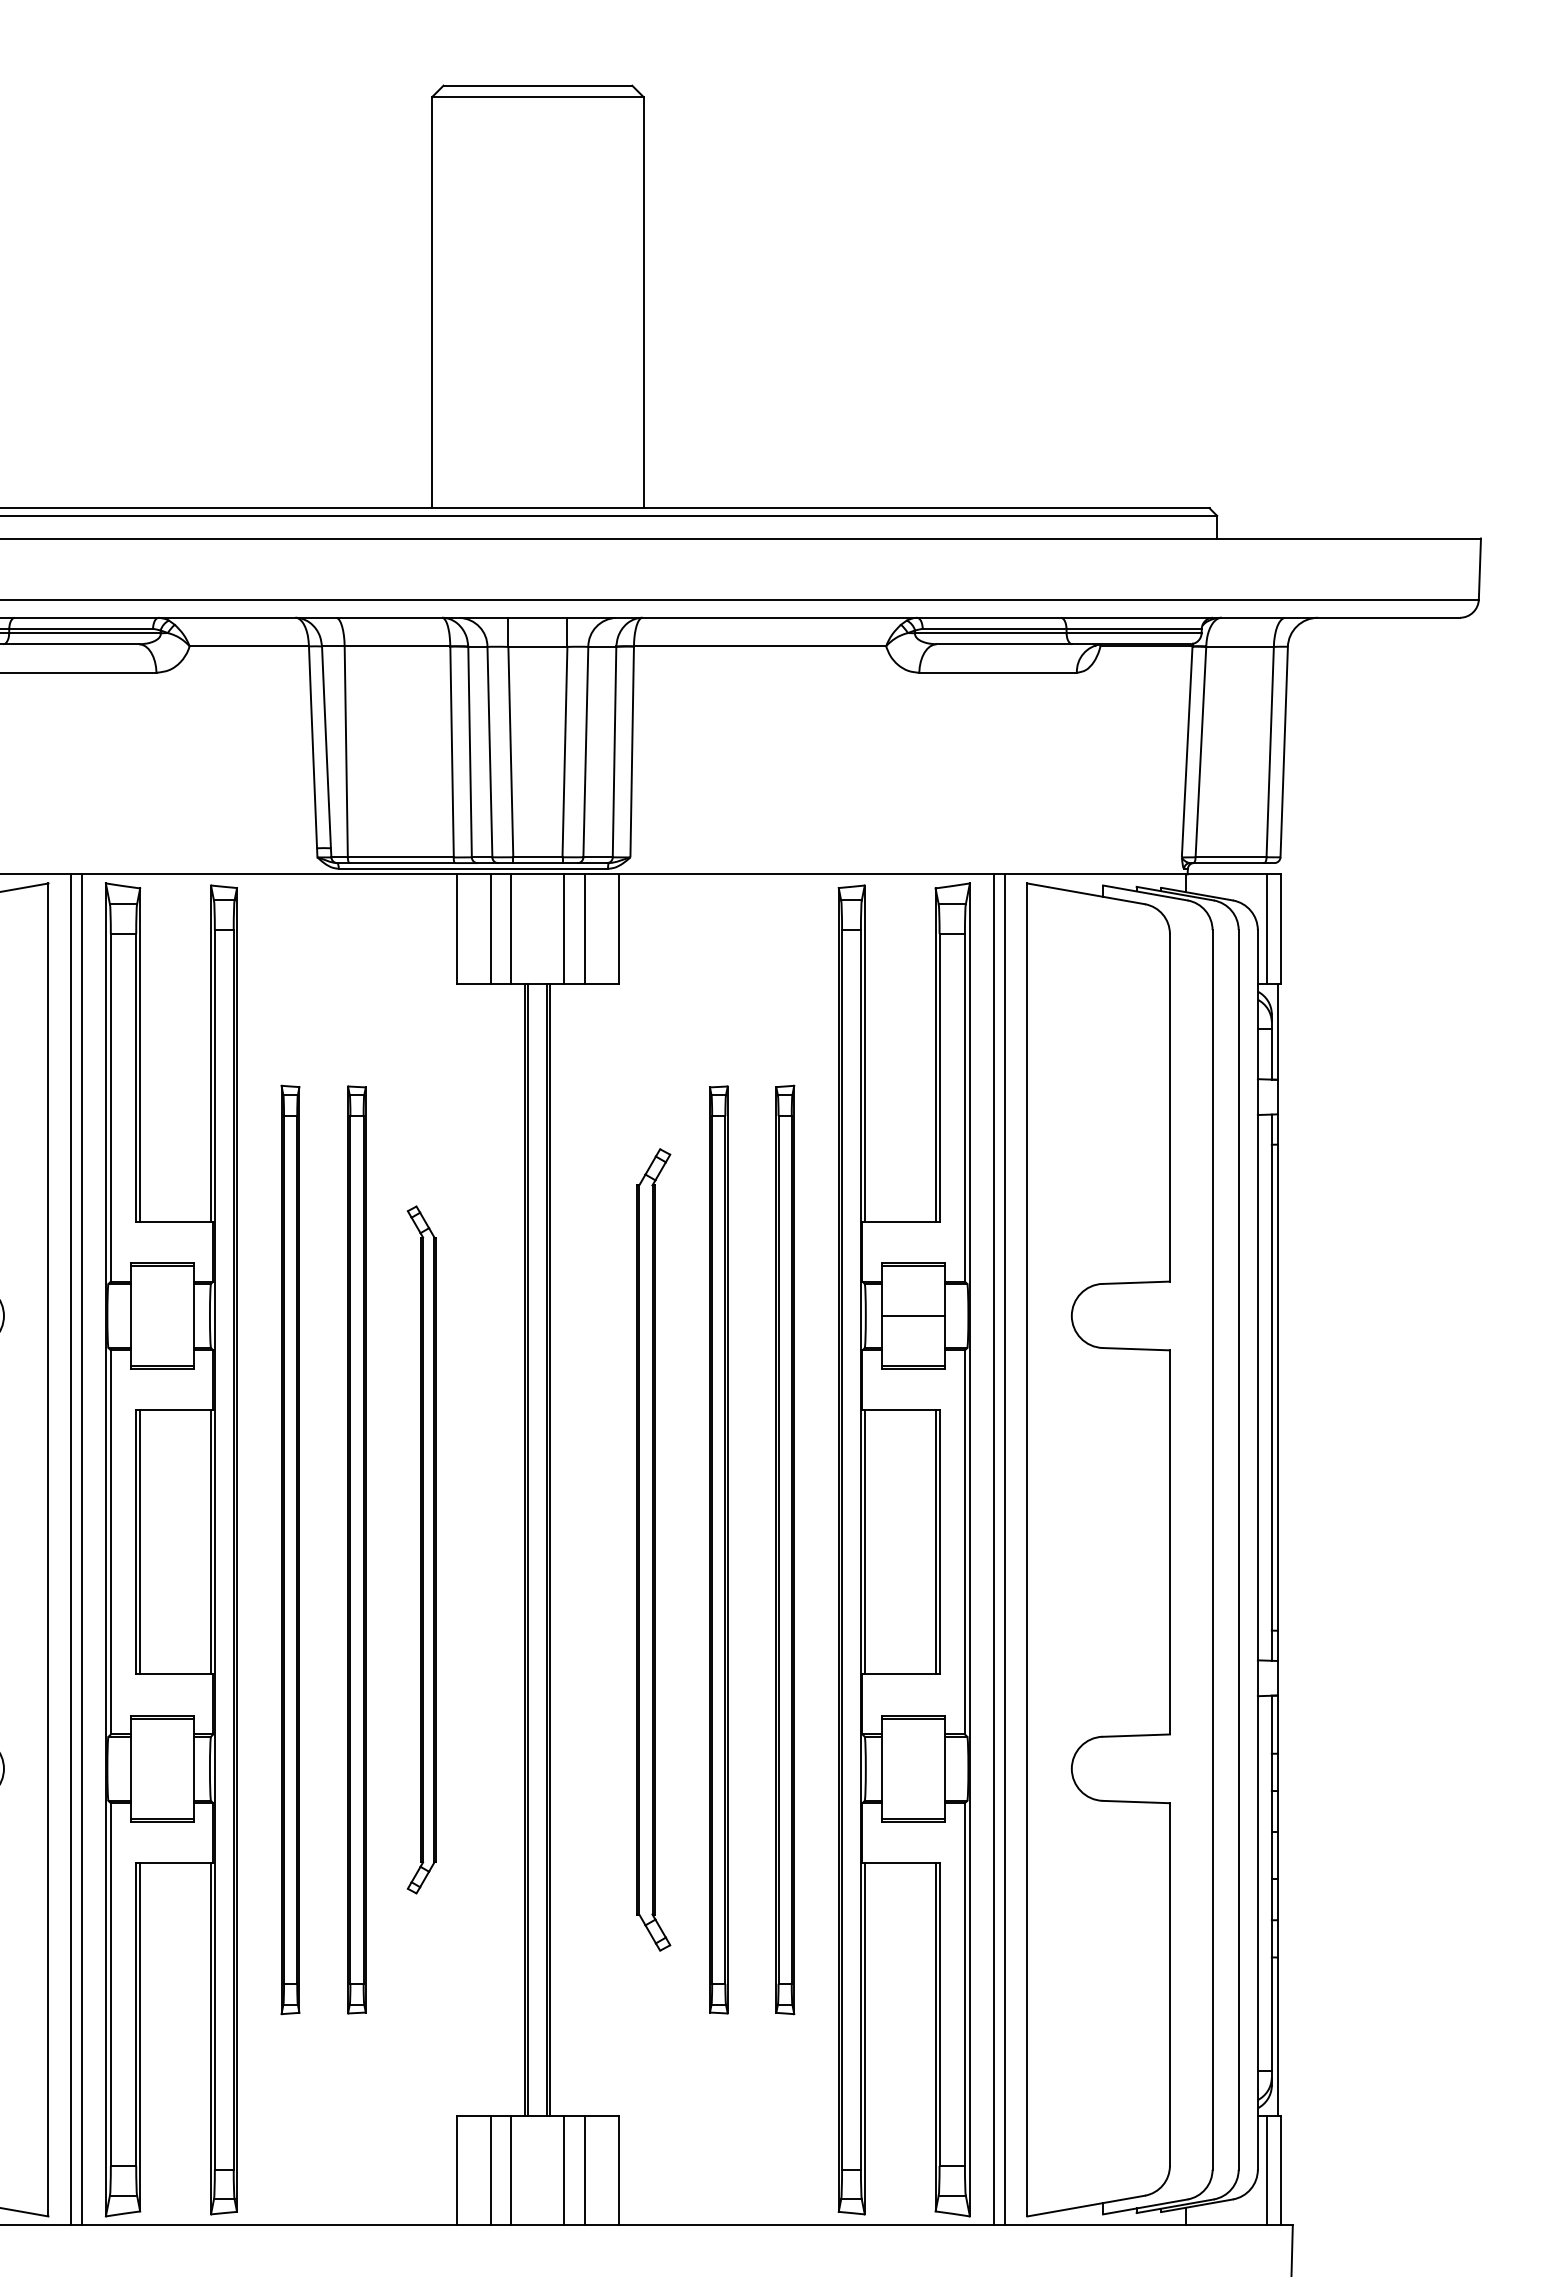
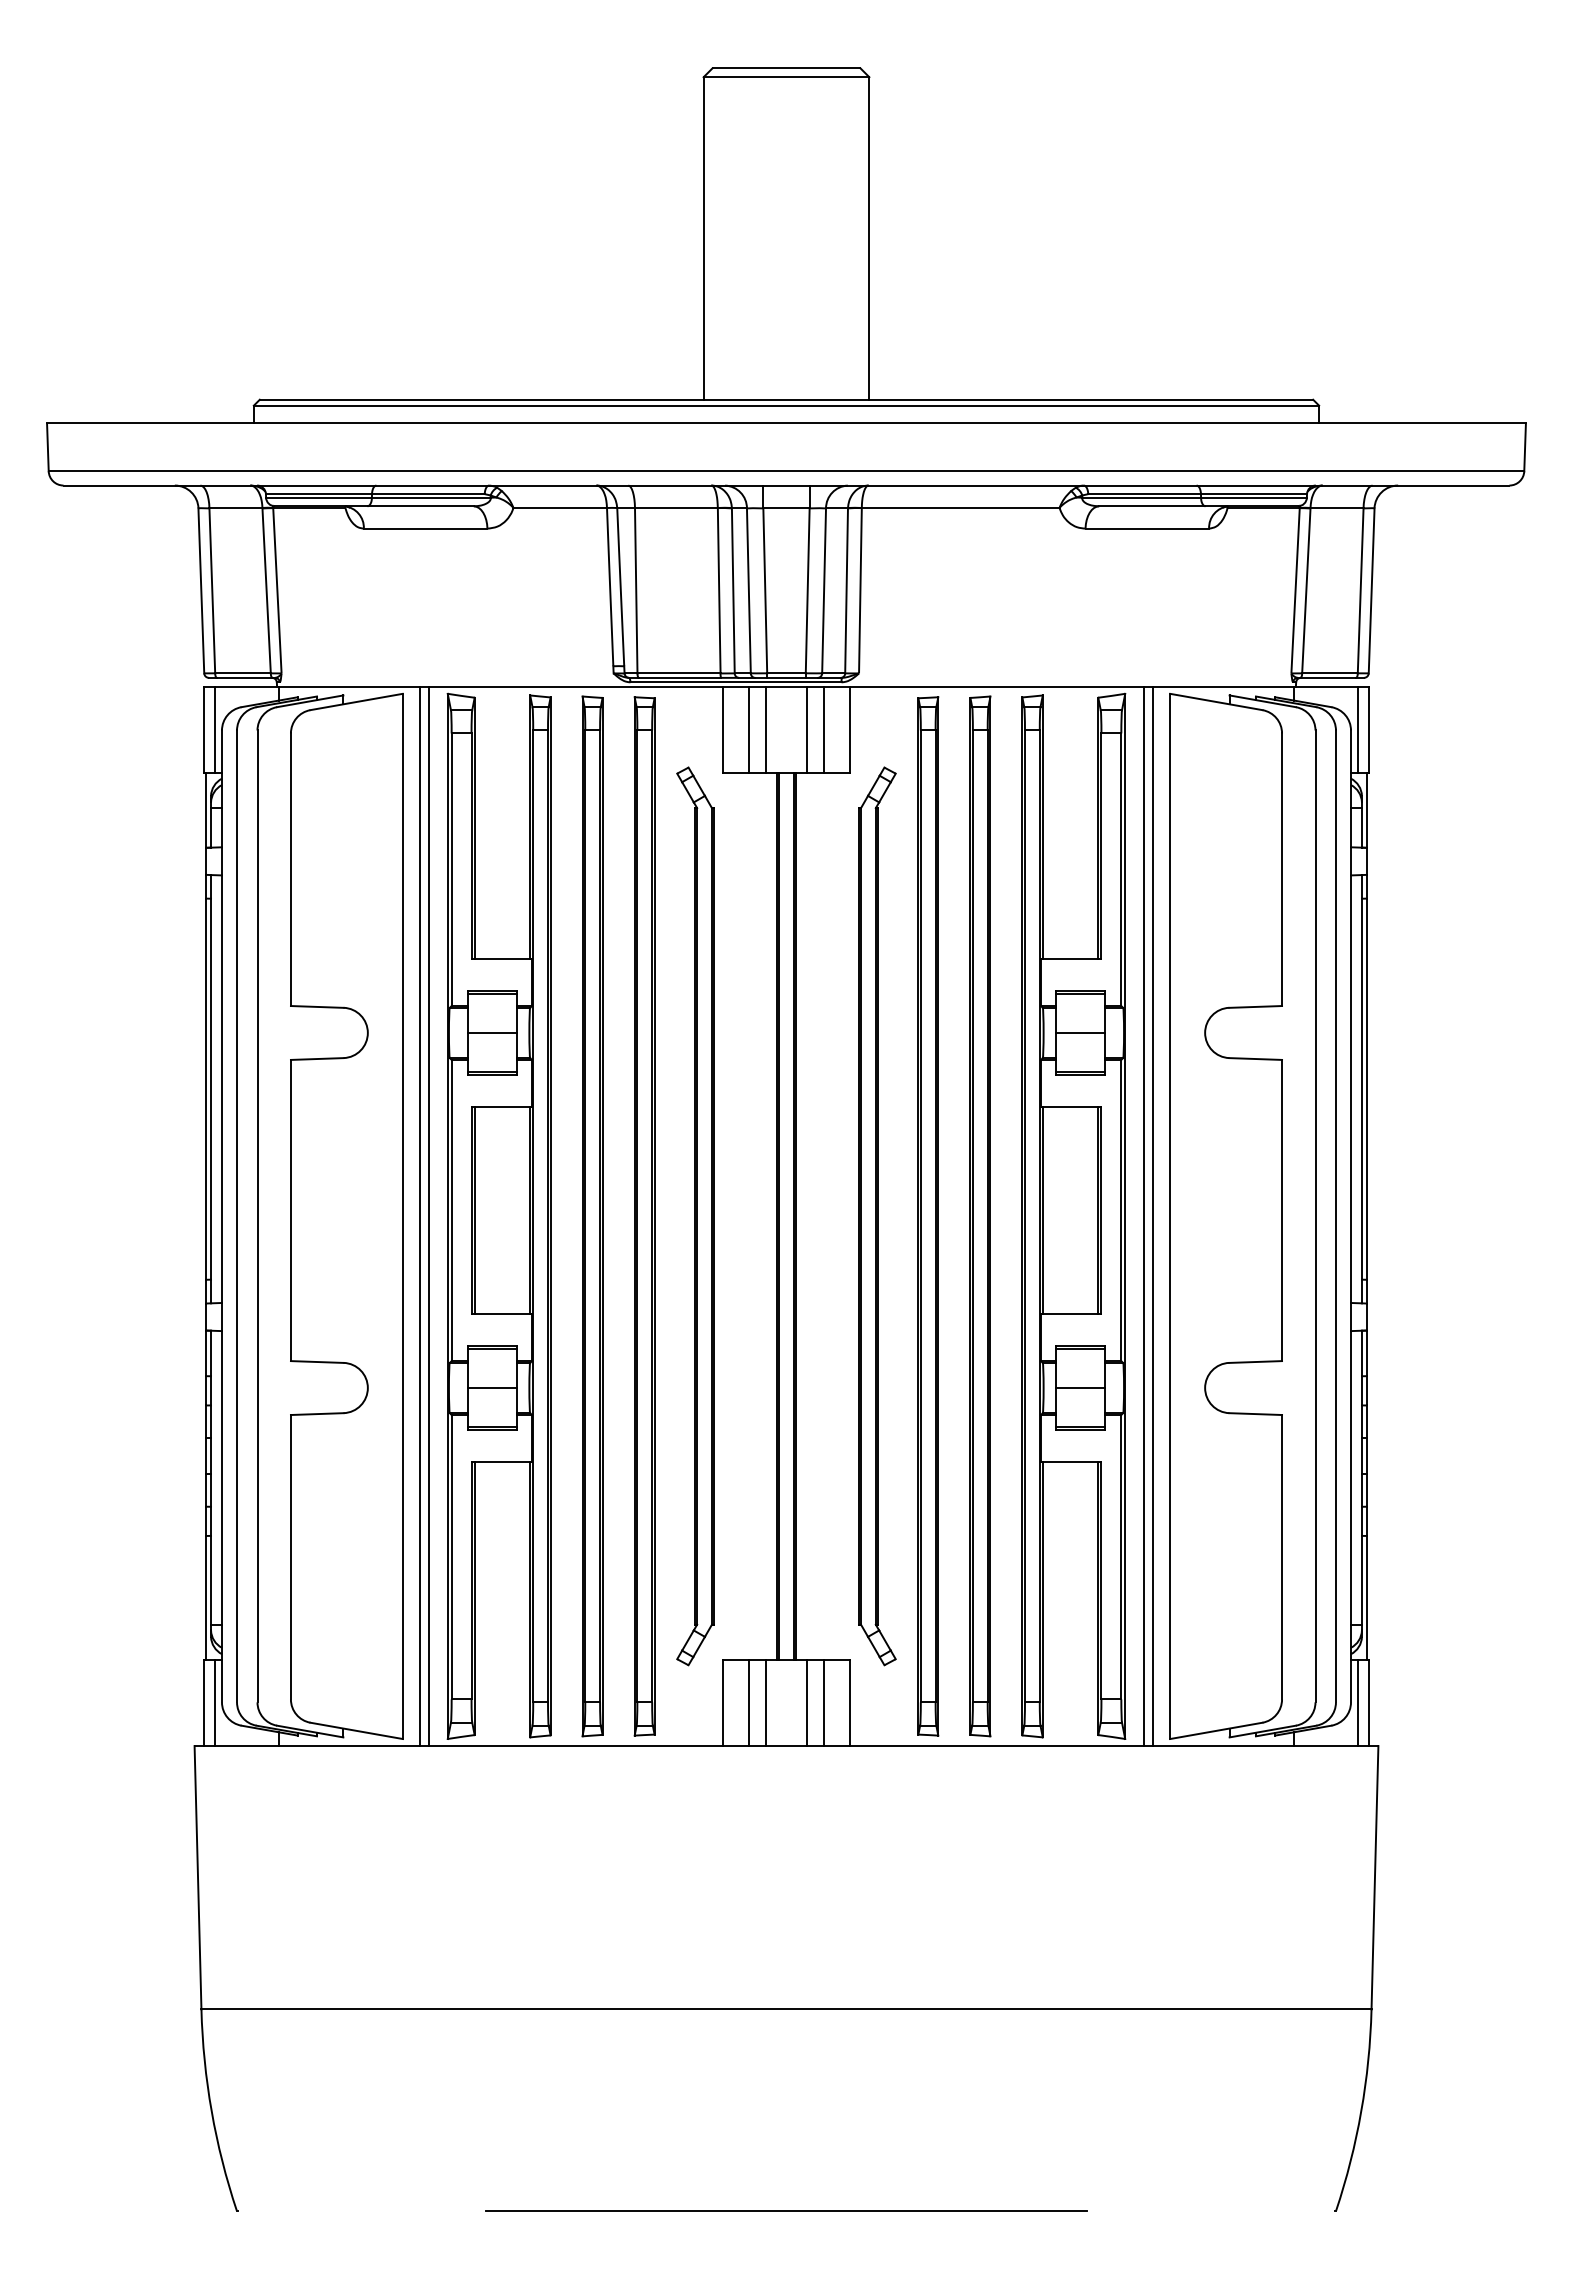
line: (161, 1315) -> (491, 1032), added
part: (290, 1550) -> (592, 1216), size x1.43
part: (356, 1550) -> (644, 1216), size x1.43
part: (421, 1550) -> (695, 1216), size x1.67
part: (653, 1550) -> (877, 1216), size x1.43
part: (719, 1550) -> (928, 1216), size x1.43
part: (785, 1550) -> (980, 1216), size x1.43
line: (161, 1769) -> (491, 1388), added
line: (912, 1769) -> (1080, 1388), added

